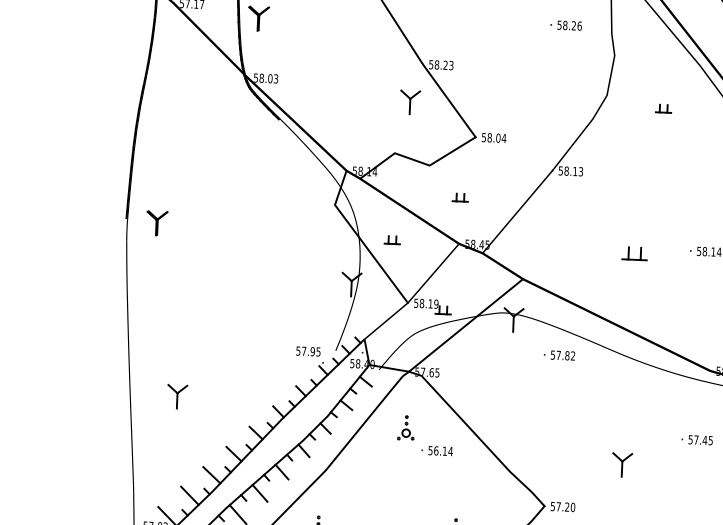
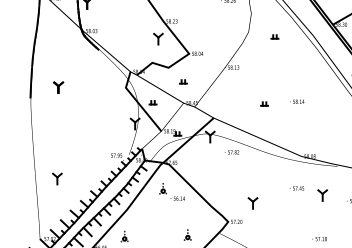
part: (156, 222) -> (58, 87), moved
part: (634, 252) -> (264, 103), size x0.62
part: (621, 465) -> (252, 203), moved

